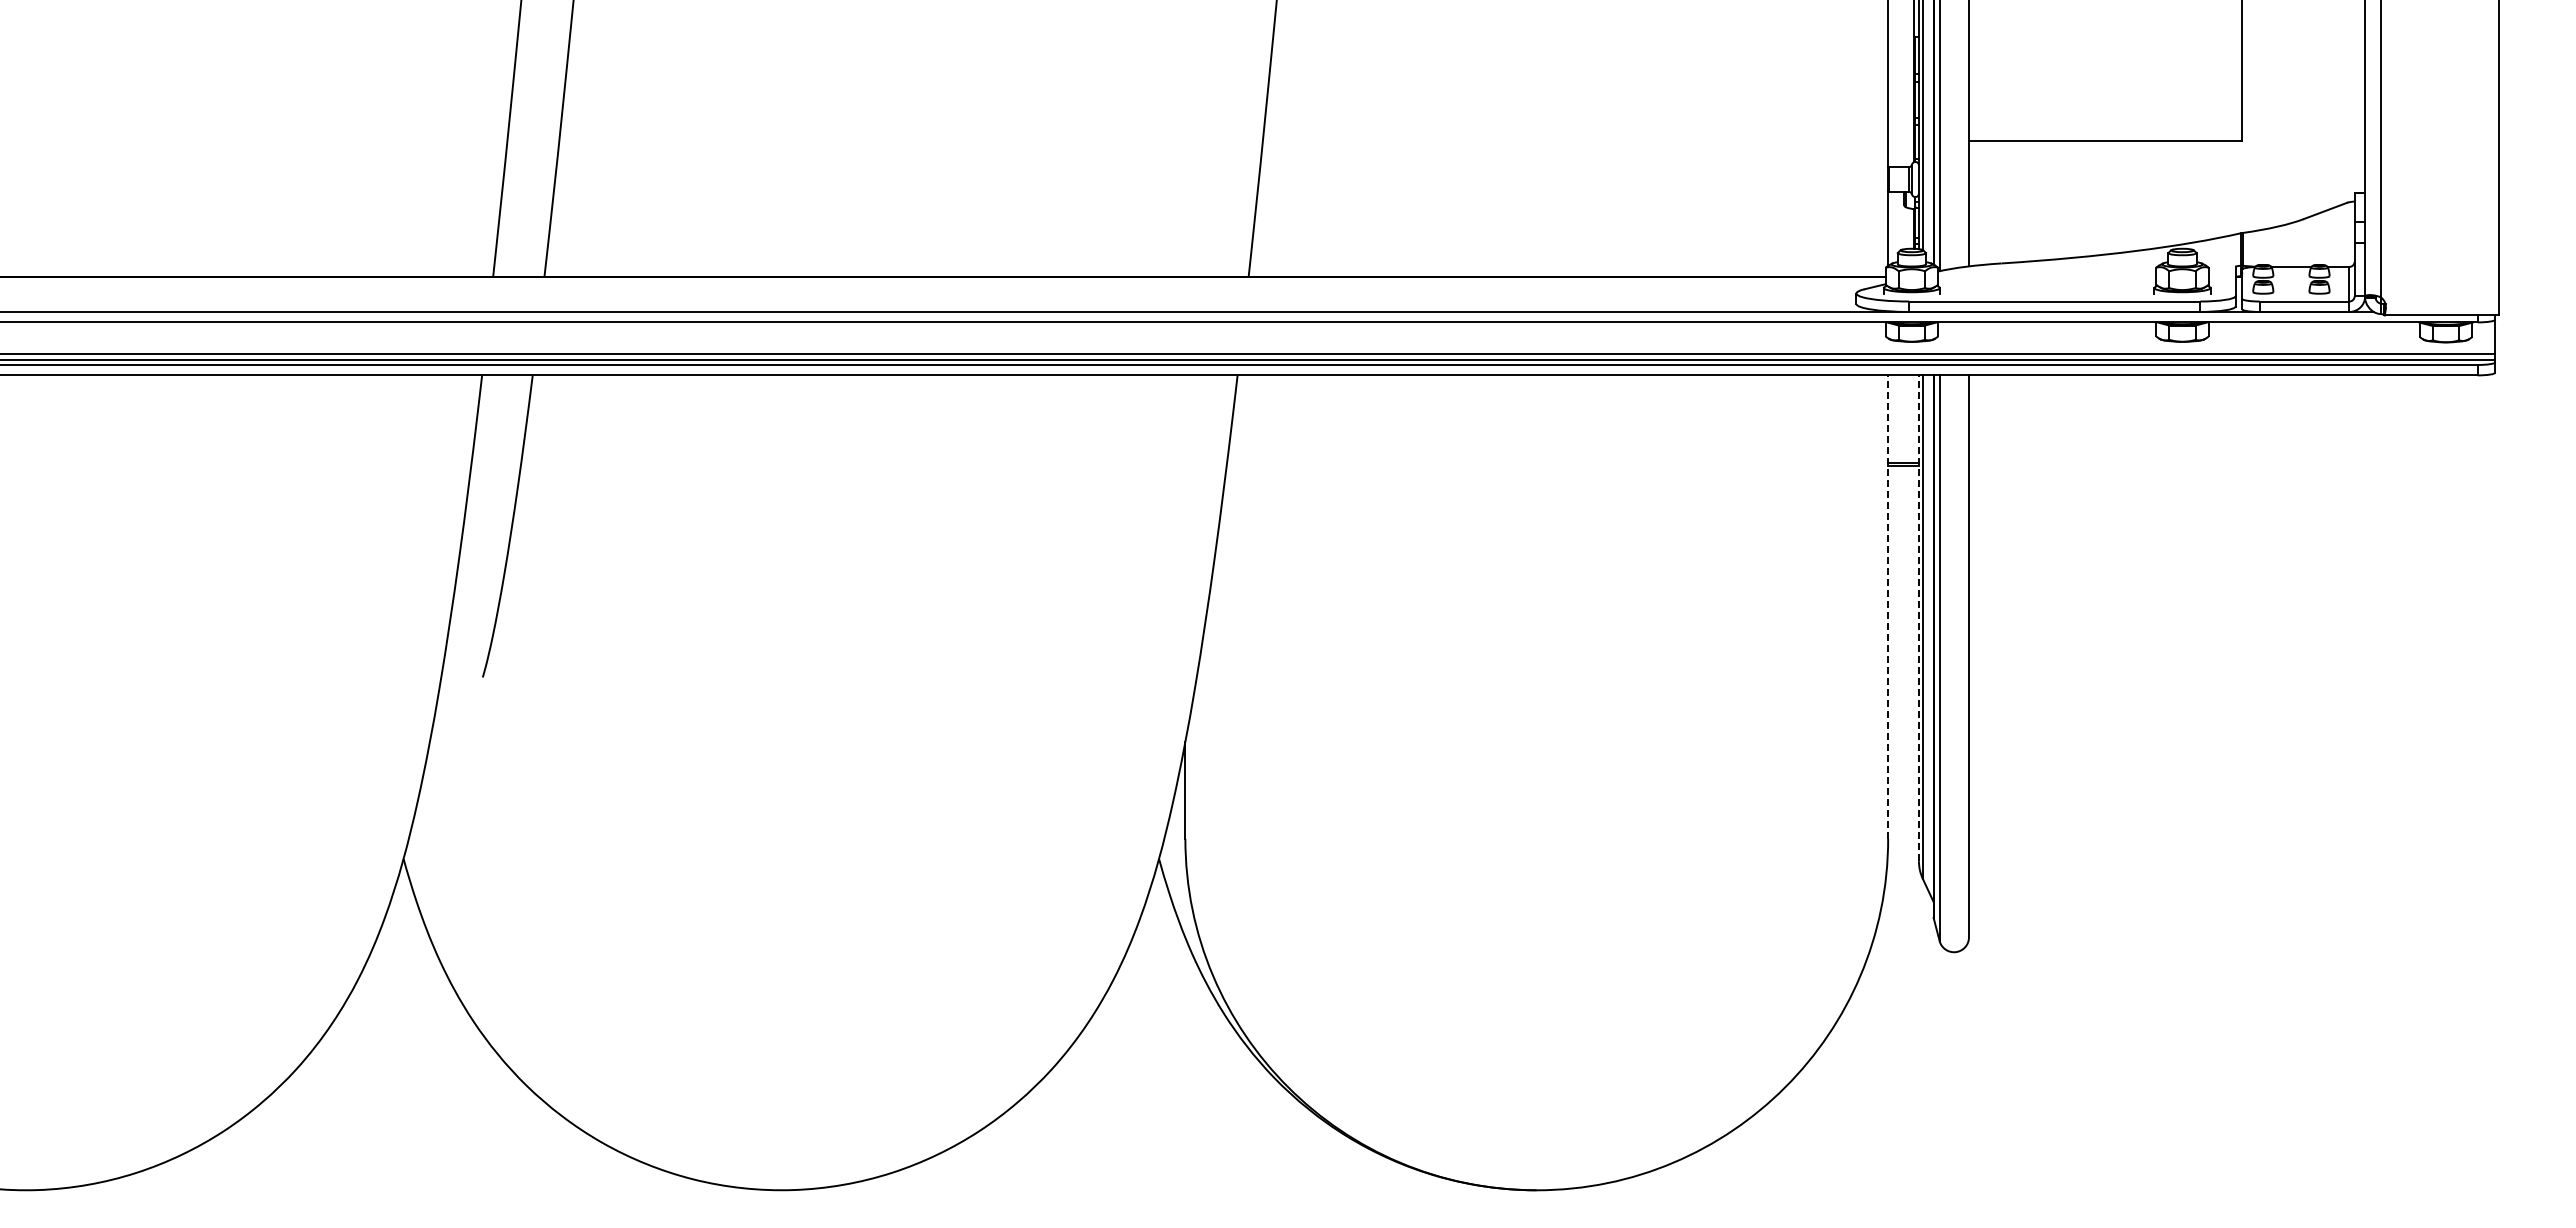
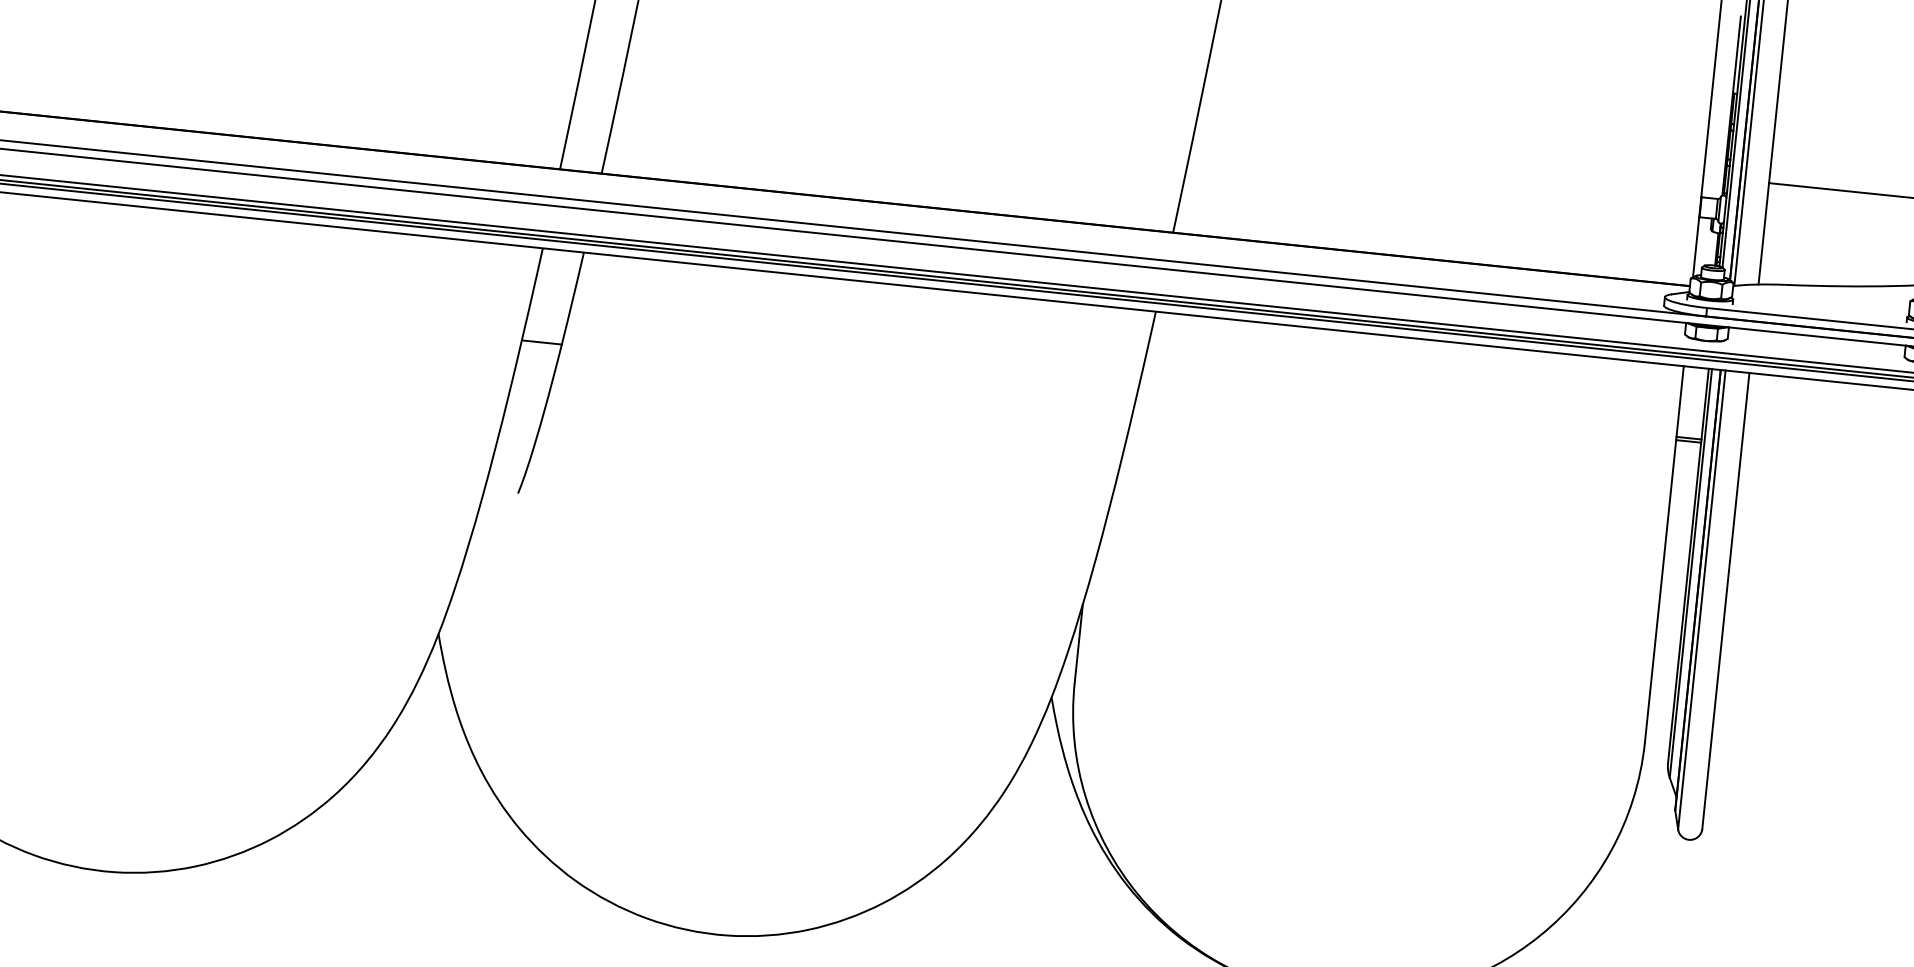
line: (492, 490) -> (541, 342), added
line: (1888, 607) -> (1664, 554), dashed -> solid
line: (1918, 618) -> (1688, 566), dashed -> solid

